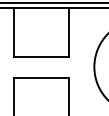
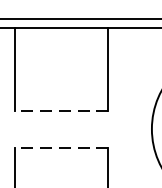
line: (41, 56) -> (61, 111), solid -> dashed
line: (41, 78) -> (61, 148), solid -> dashed

